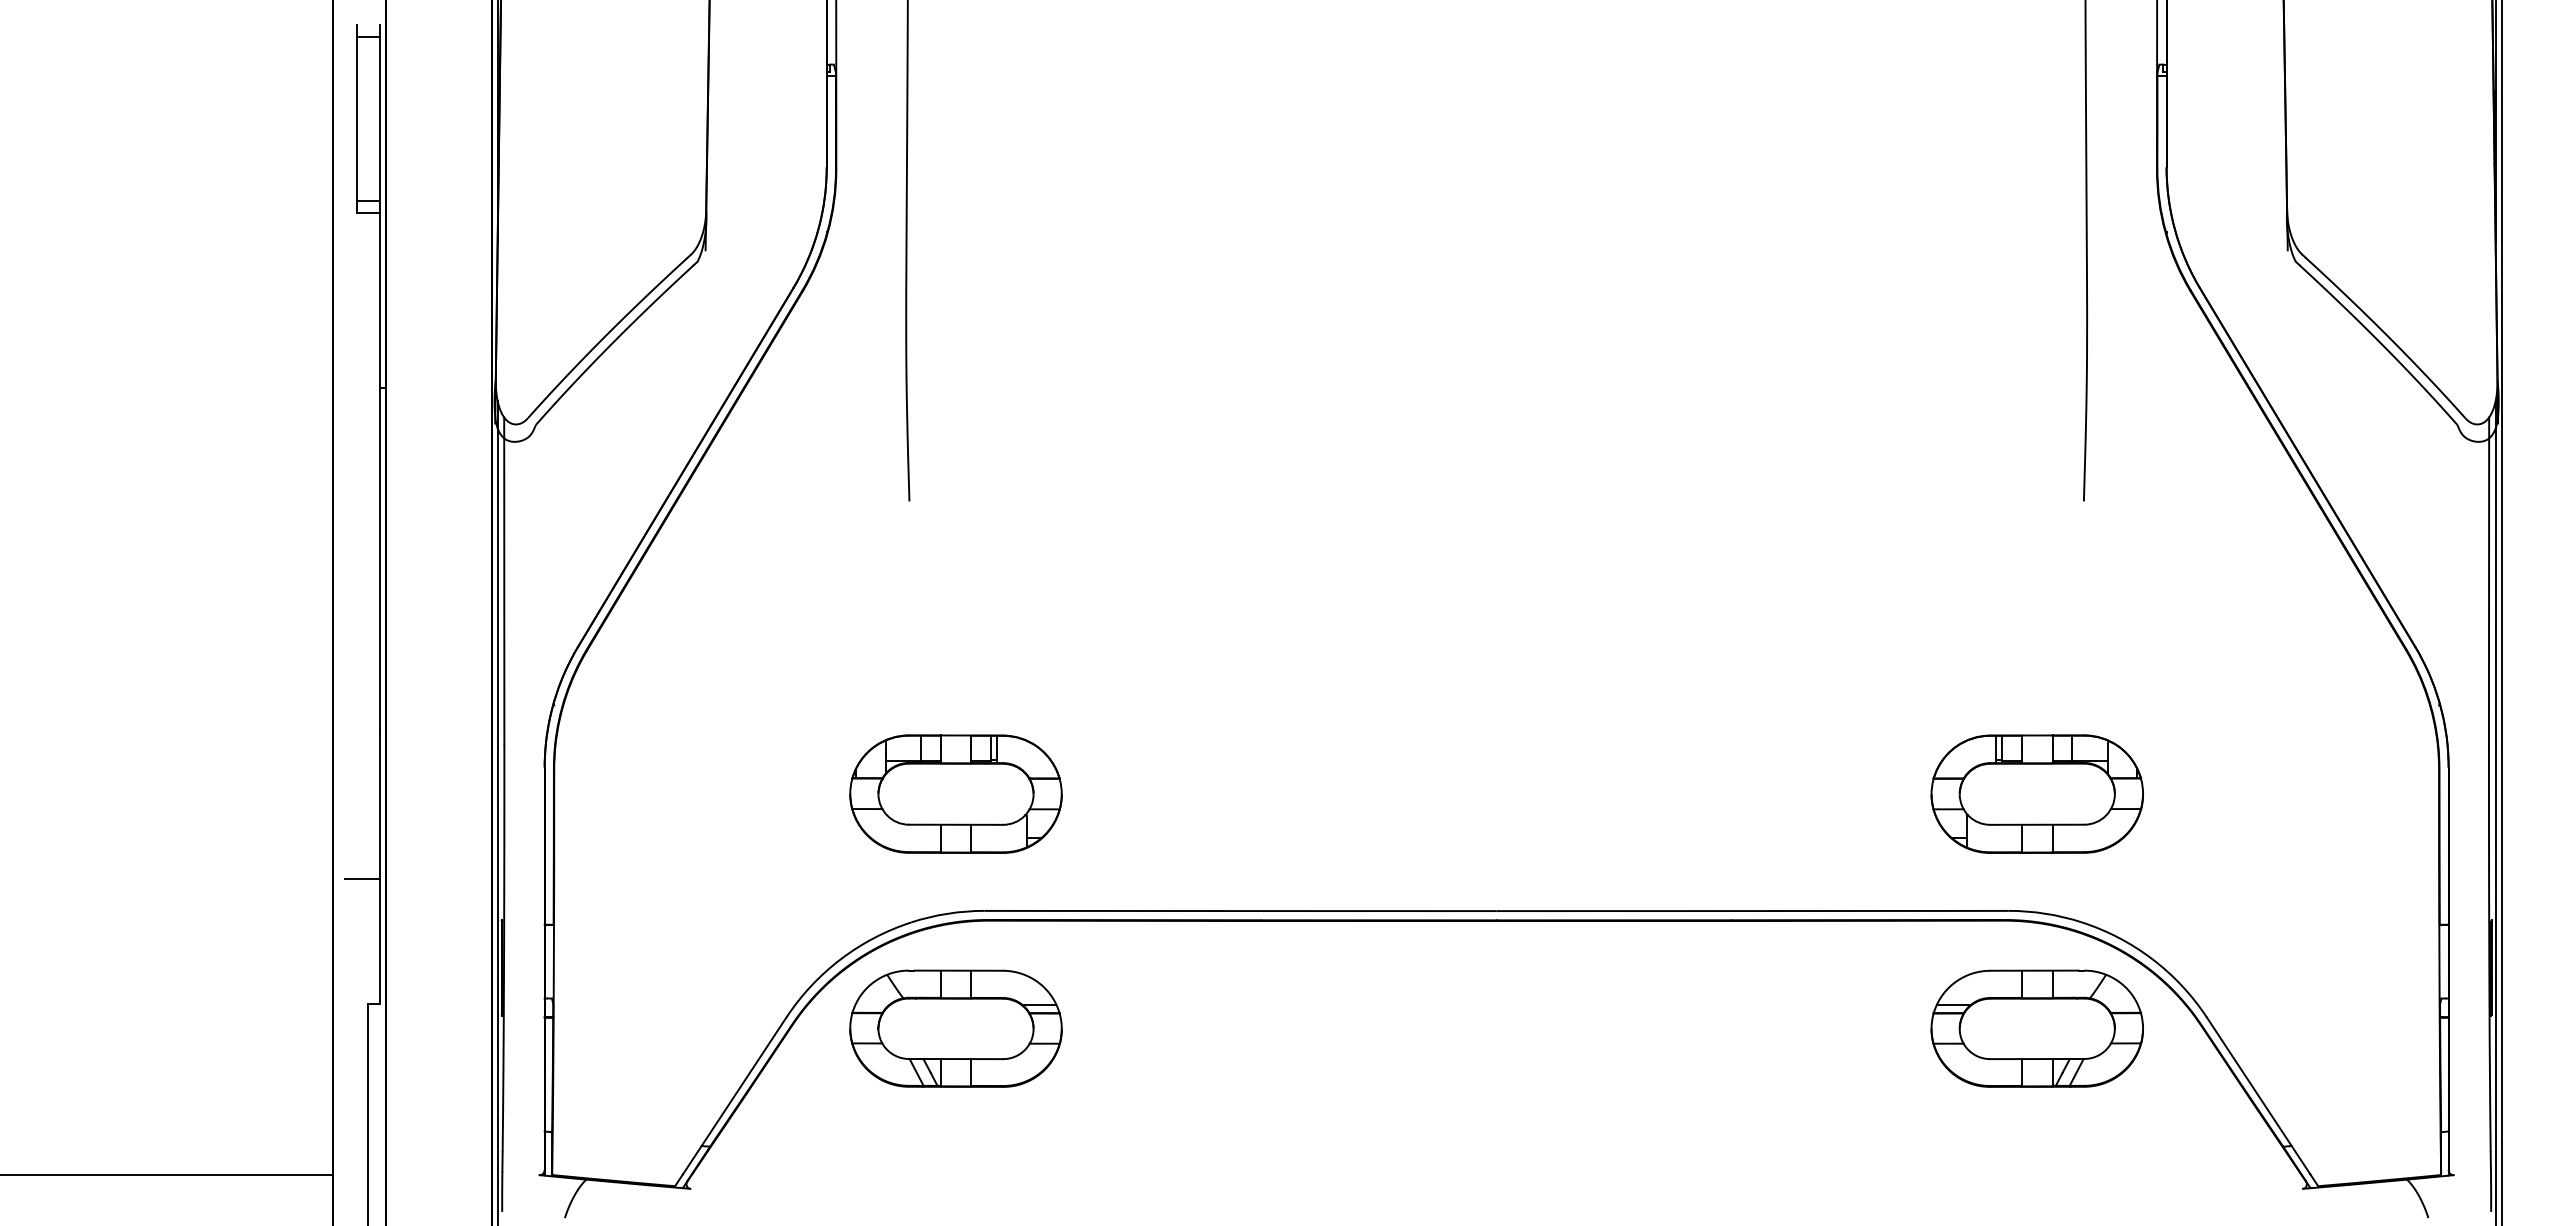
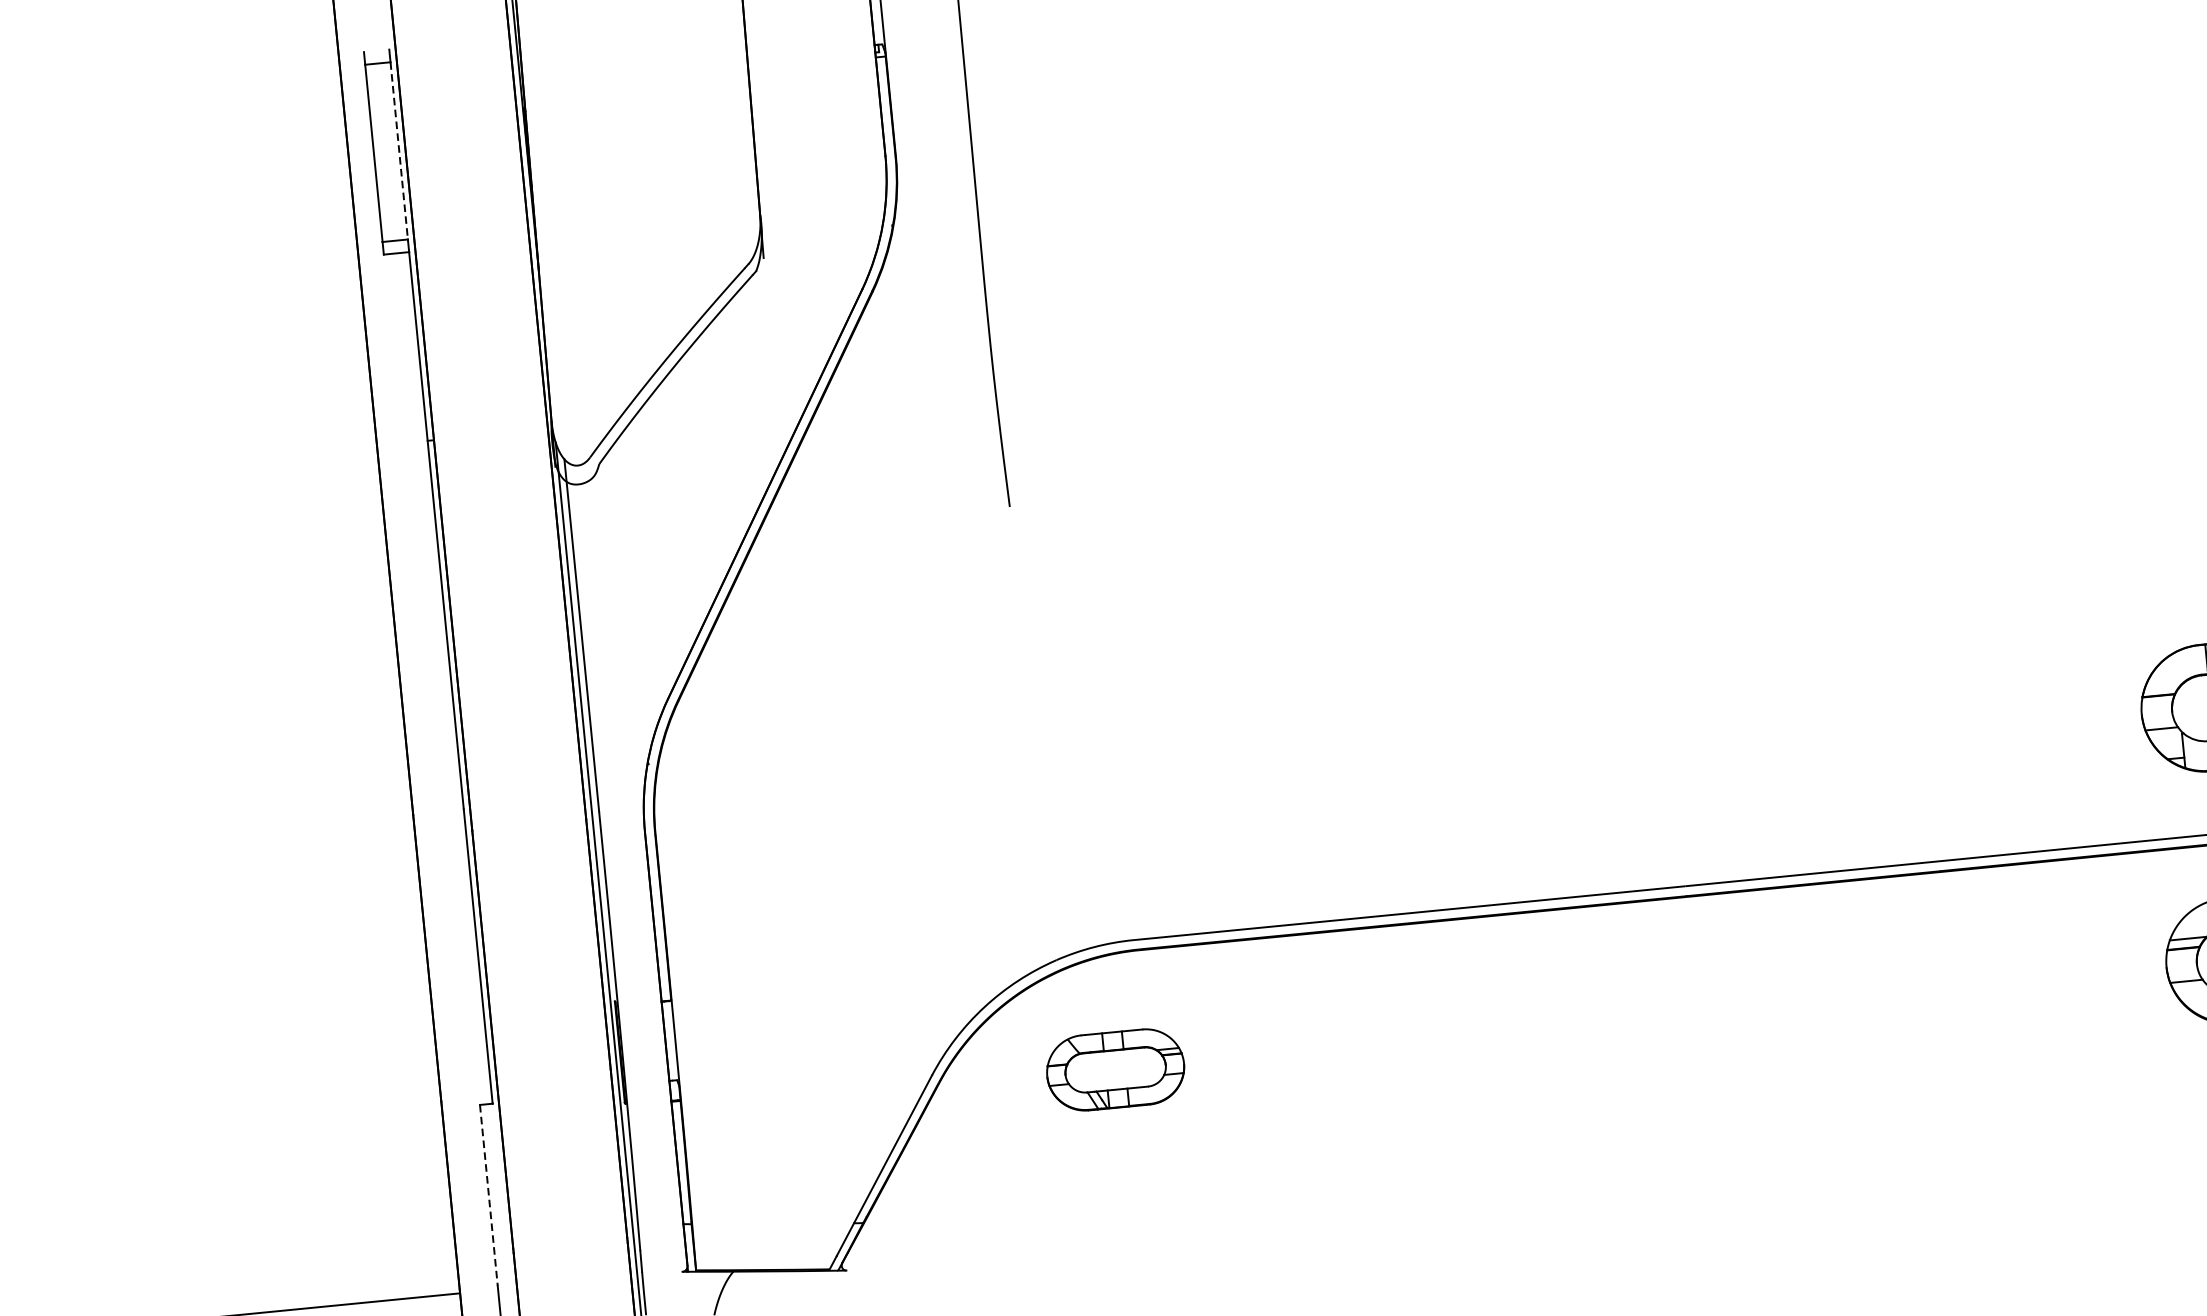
line: (380, 120) -> (399, 152), solid -> dashed
part: (955, 793) -> (1090, 816), removed
line: (362, 878) -> (460, 970), removed
part: (955, 1028) -> (1115, 1069), size x0.6
line: (368, 1087) -> (488, 1195), solid -> dashed

